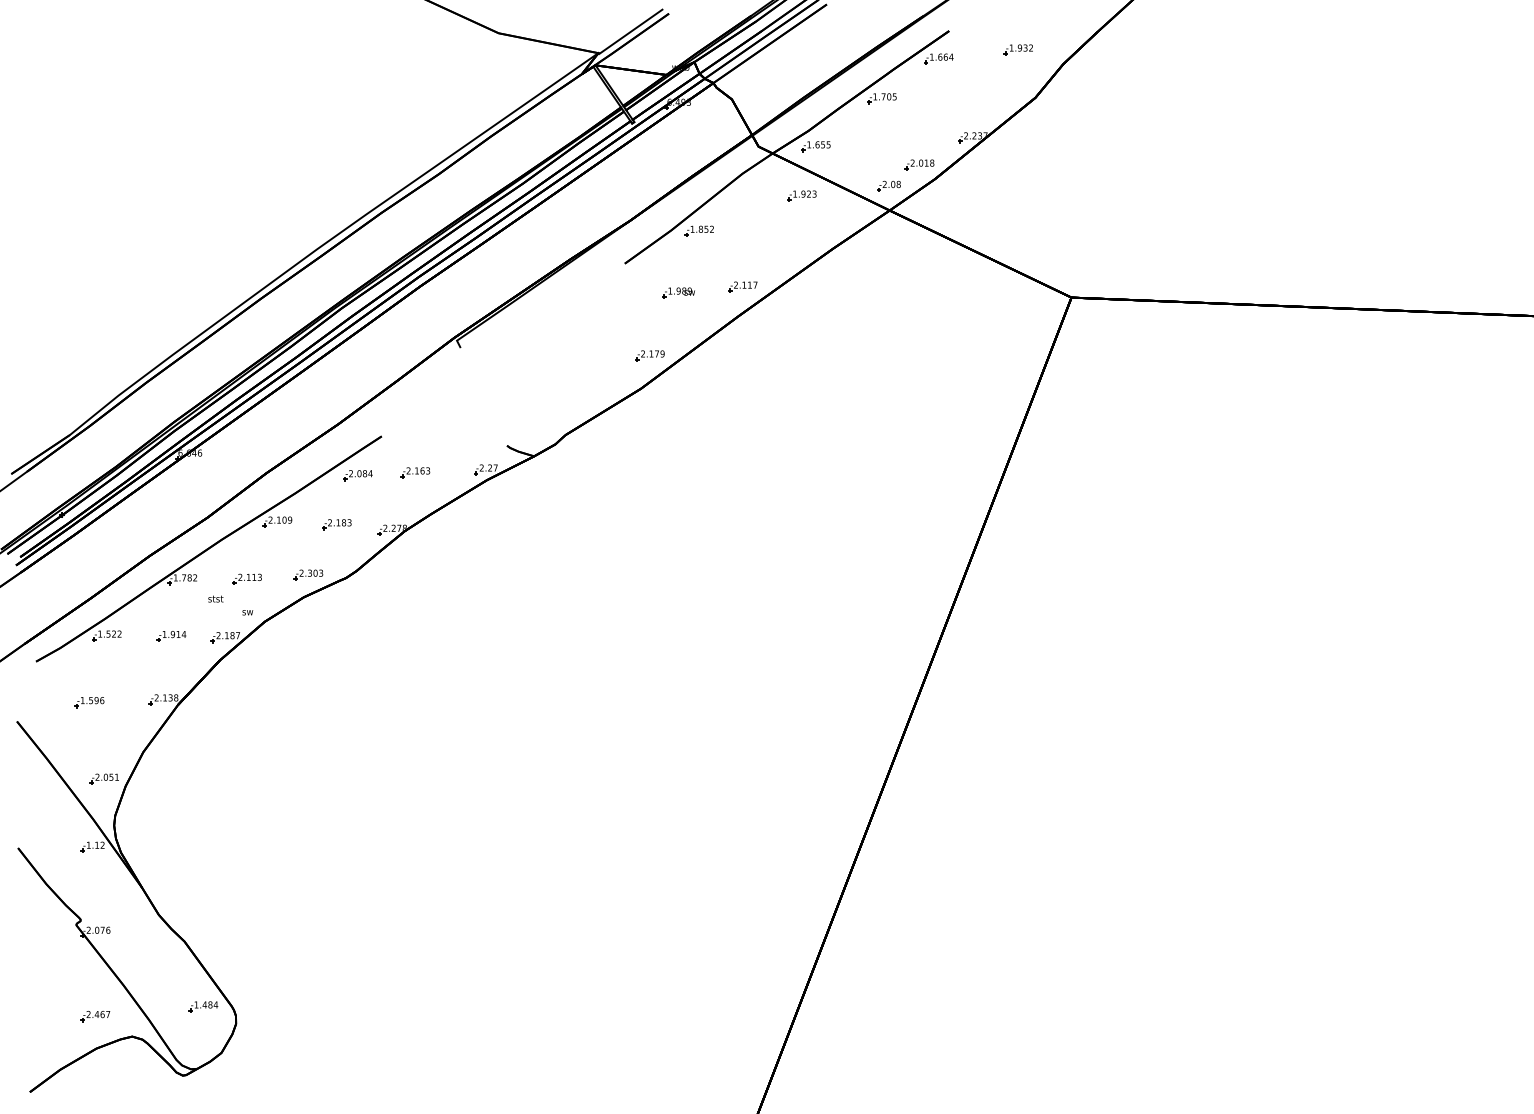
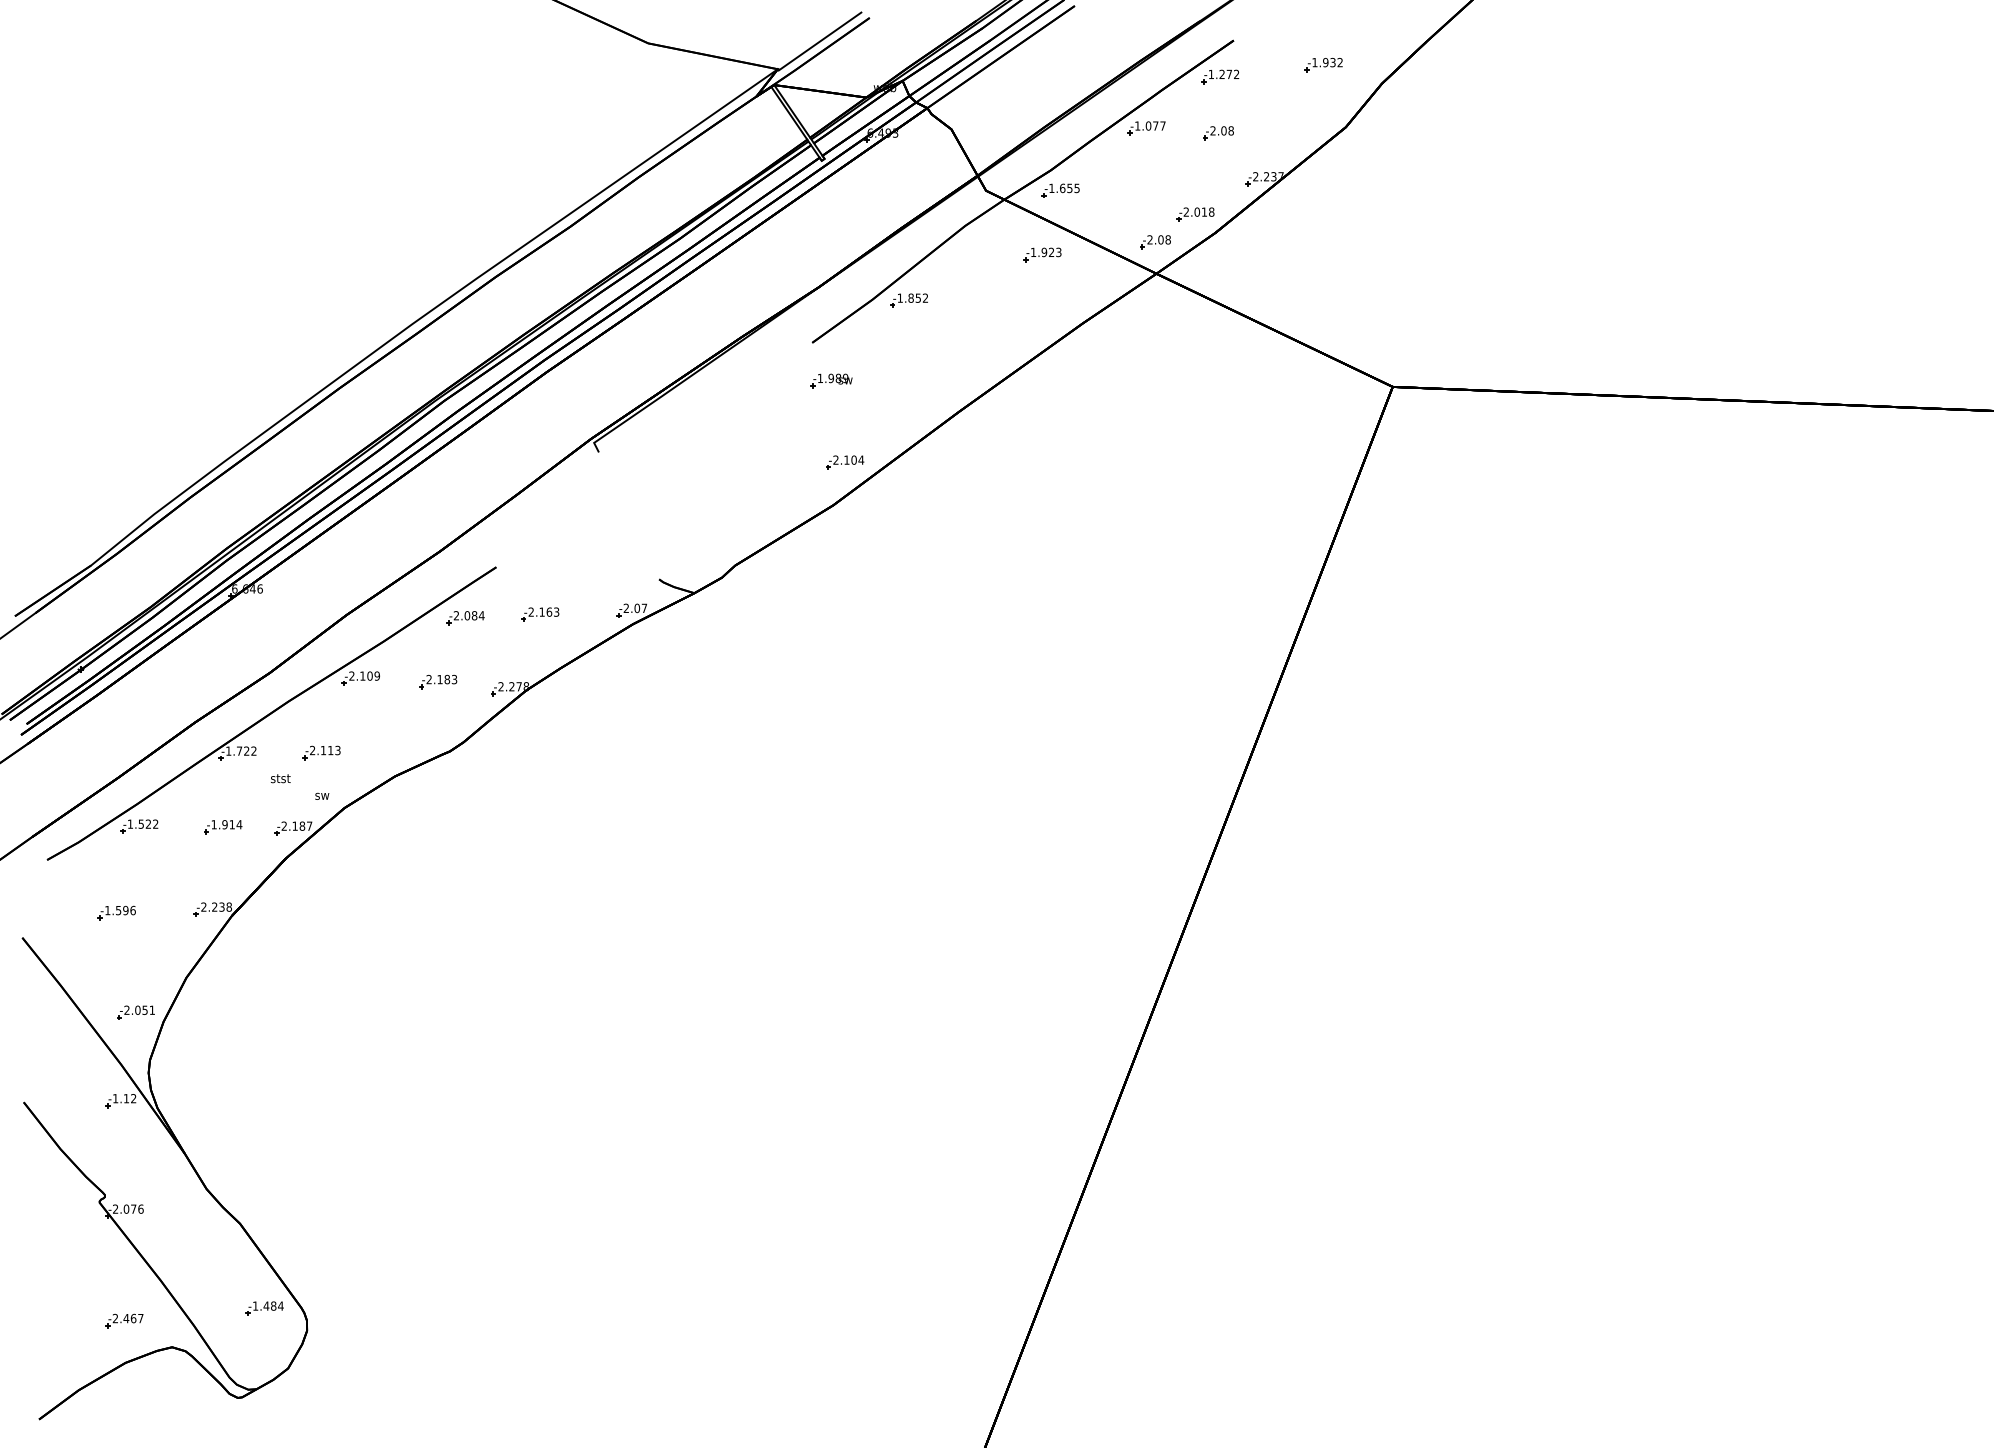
text: (945, 57) -> (1229, 74), -1.664 -> -1.272
text: (888, 96) -> (1155, 125), -1.705 -> -1.077
part: (937, 102) -> (1218, 133), added
part: (742, 287) -> (965, 373), removed
part: (678, 292) -> (831, 380), moved
text: (659, 353) -> (857, 459), -2.179 -> -2.104
text: (490, 468) -> (637, 608), -2.27 -> -2.07
part: (308, 575) -> (401, 747), removed
text: (189, 577) -> (246, 750), -1.782 -> -1.722
text: (164, 697) -> (214, 906), -2.138 -> -2.238

